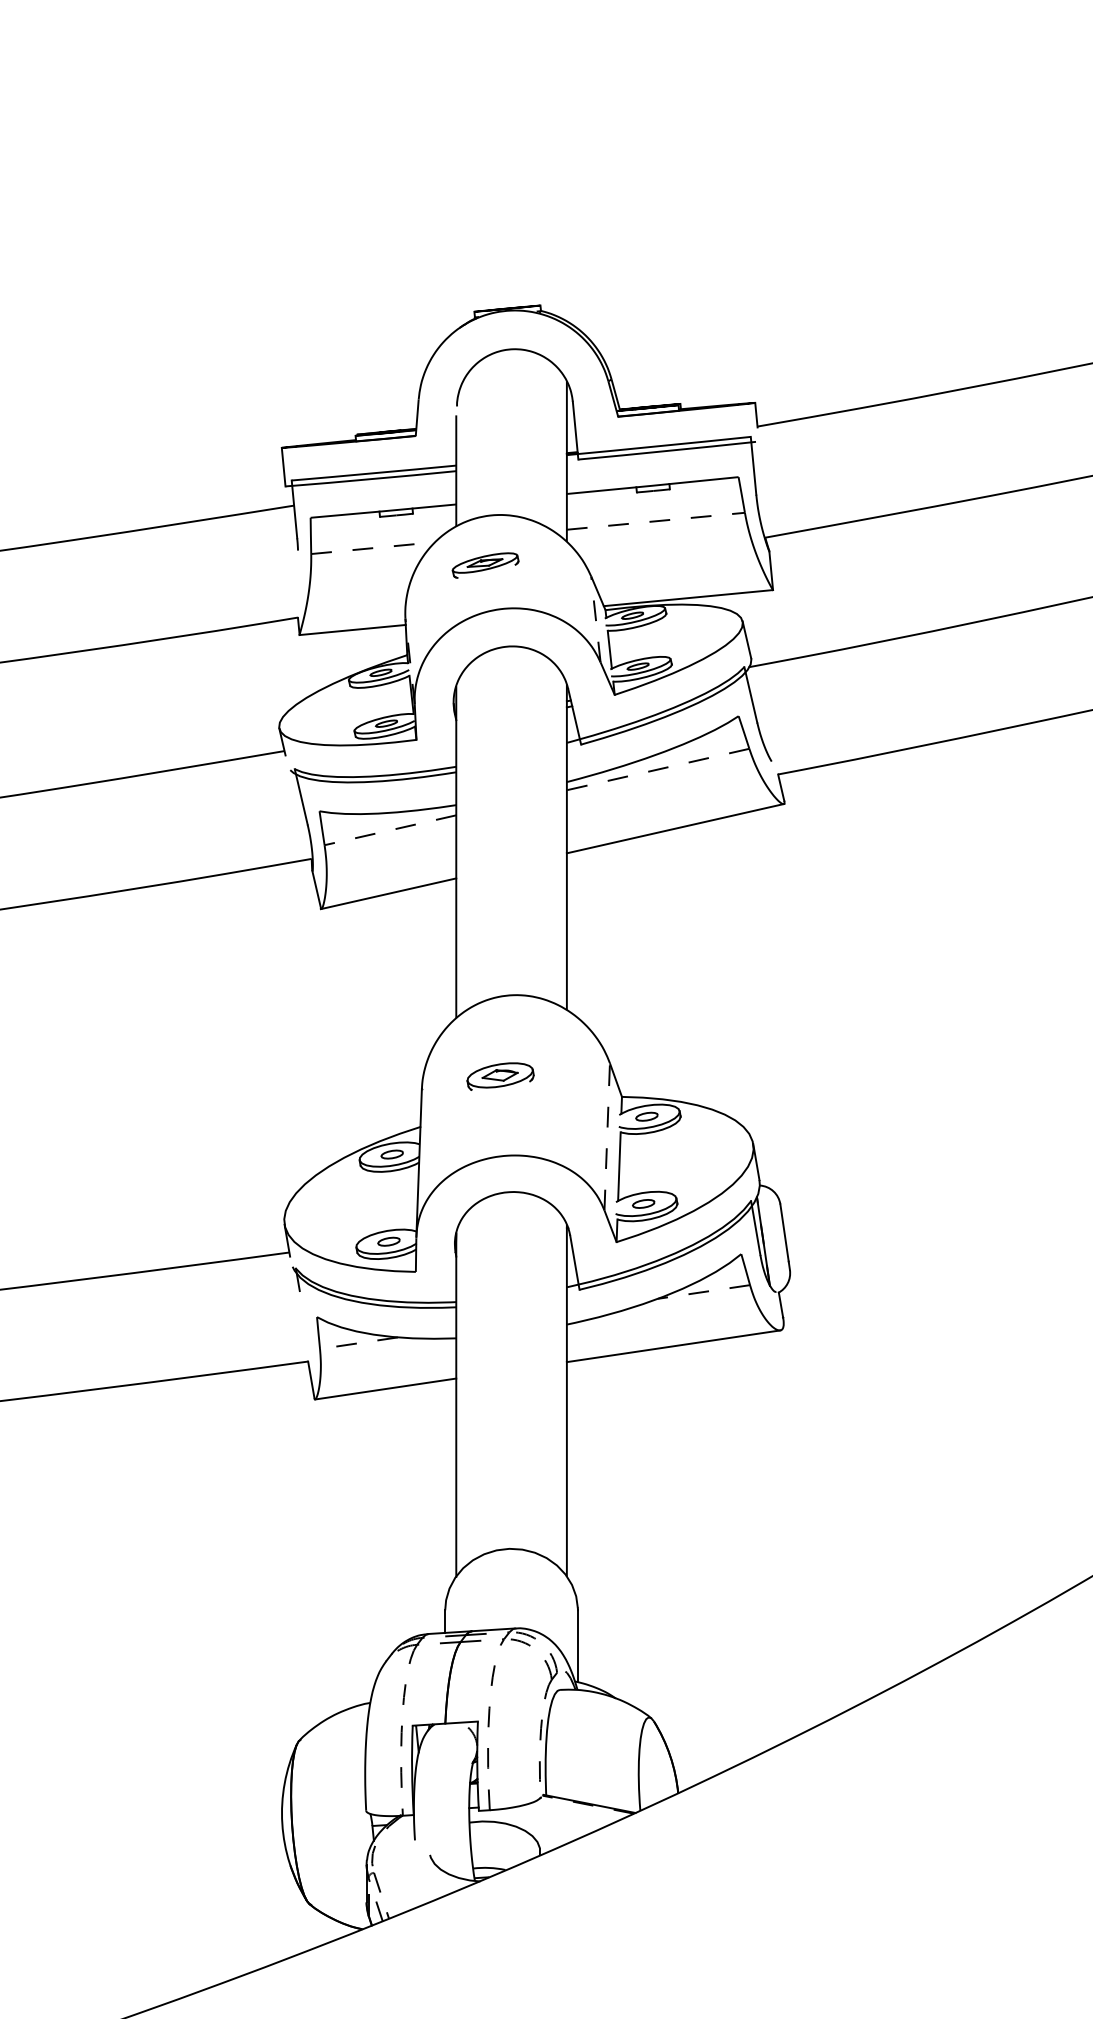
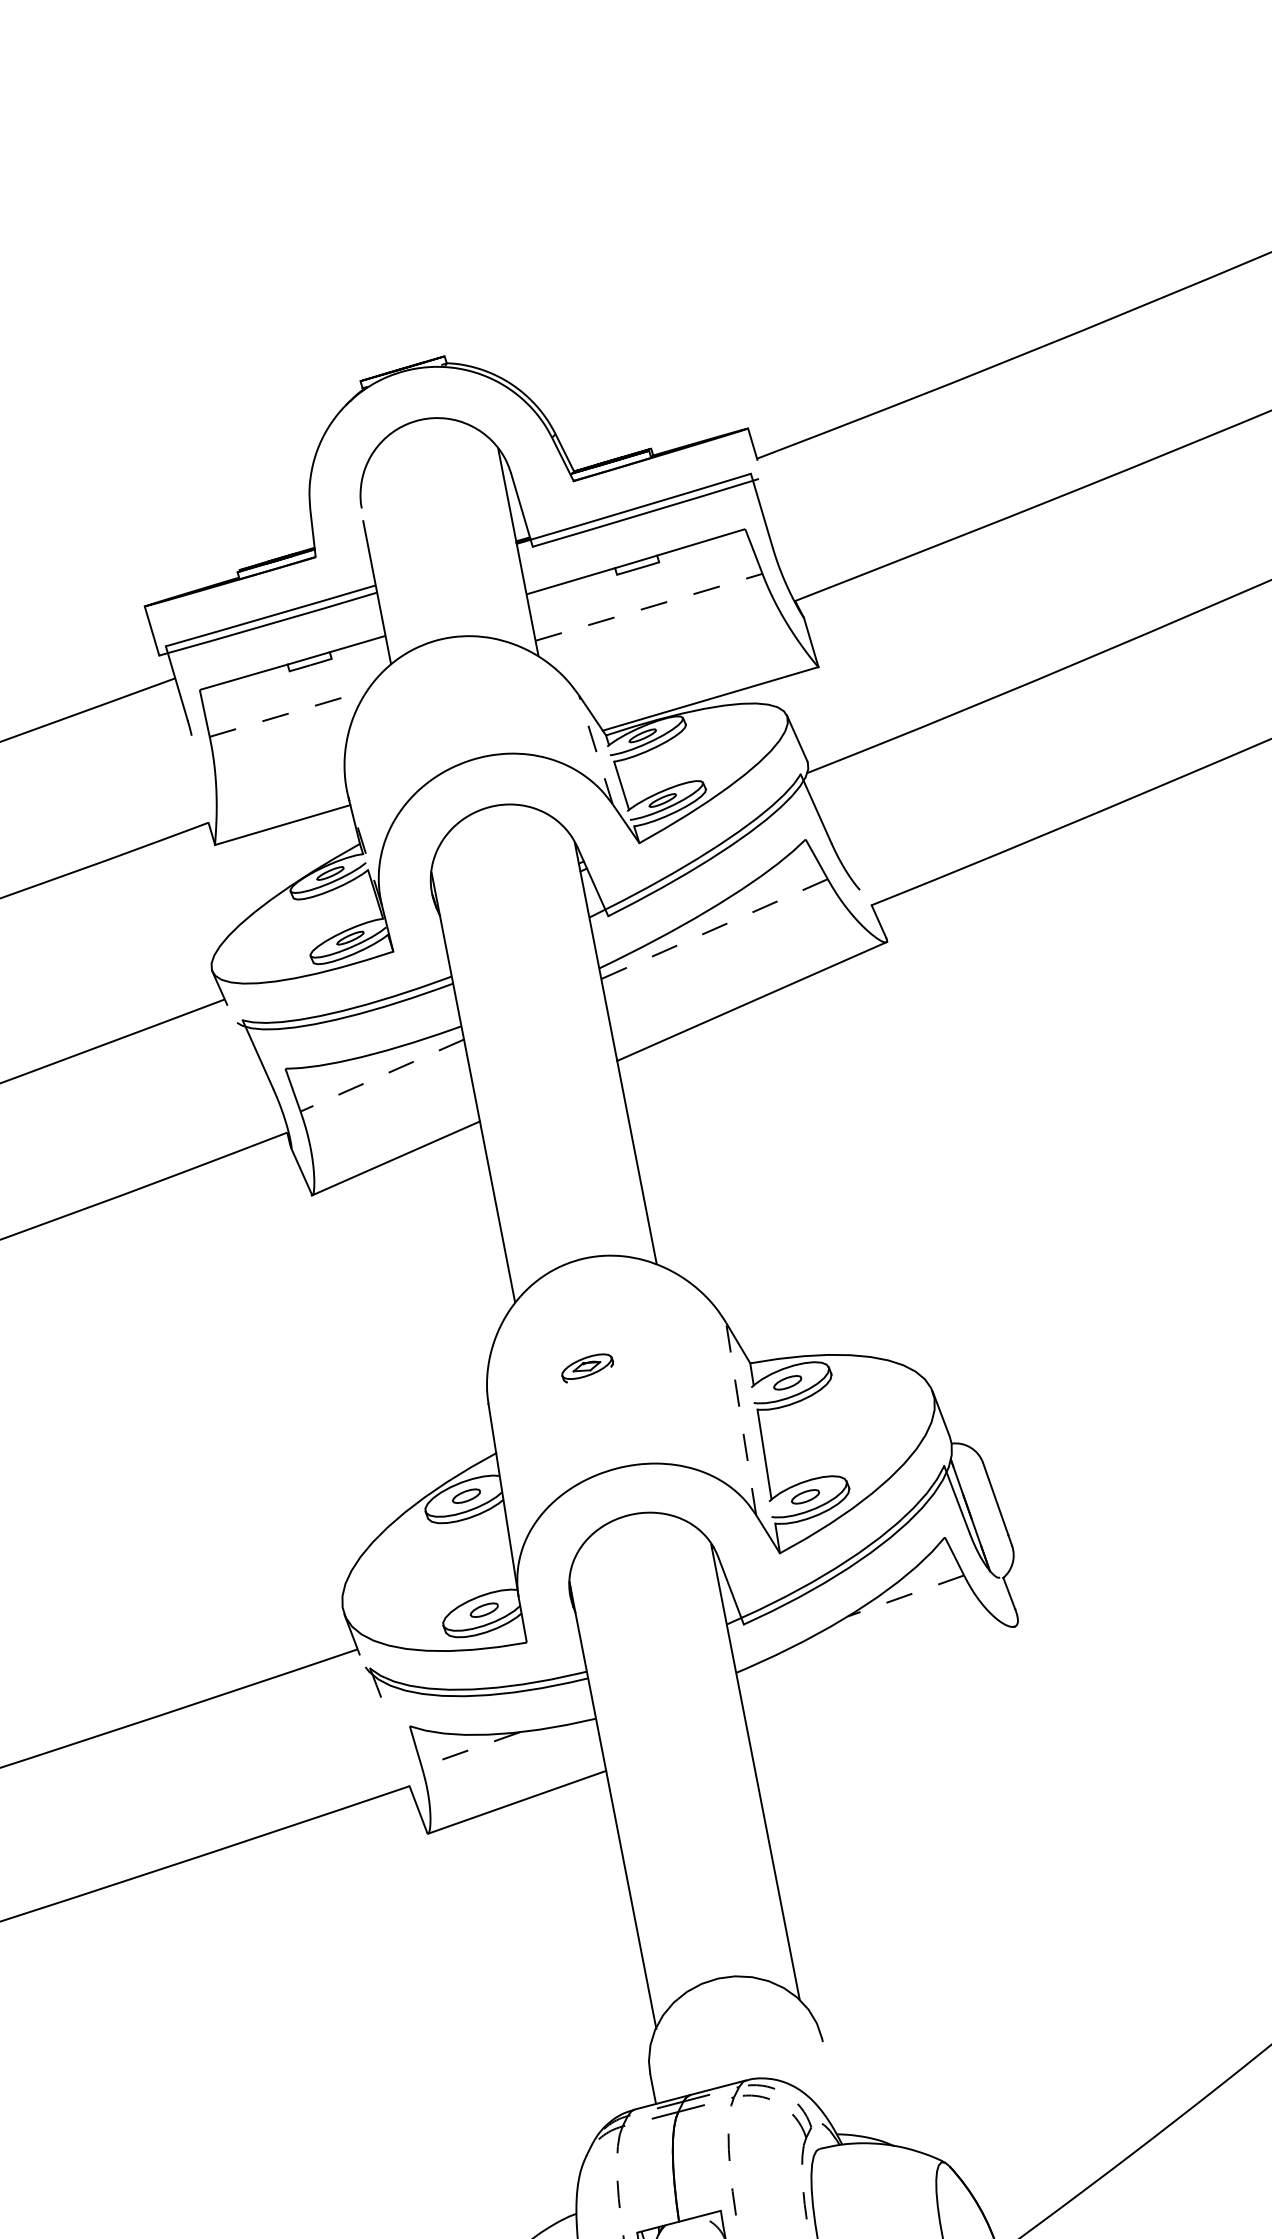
part: (485, 565) -> (438, 707), removed
part: (500, 1076) -> (587, 1367), size x0.6
line: (673, 1346) -> (880, 1674), removed
line: (577, 1646) -> (831, 2088), removed

